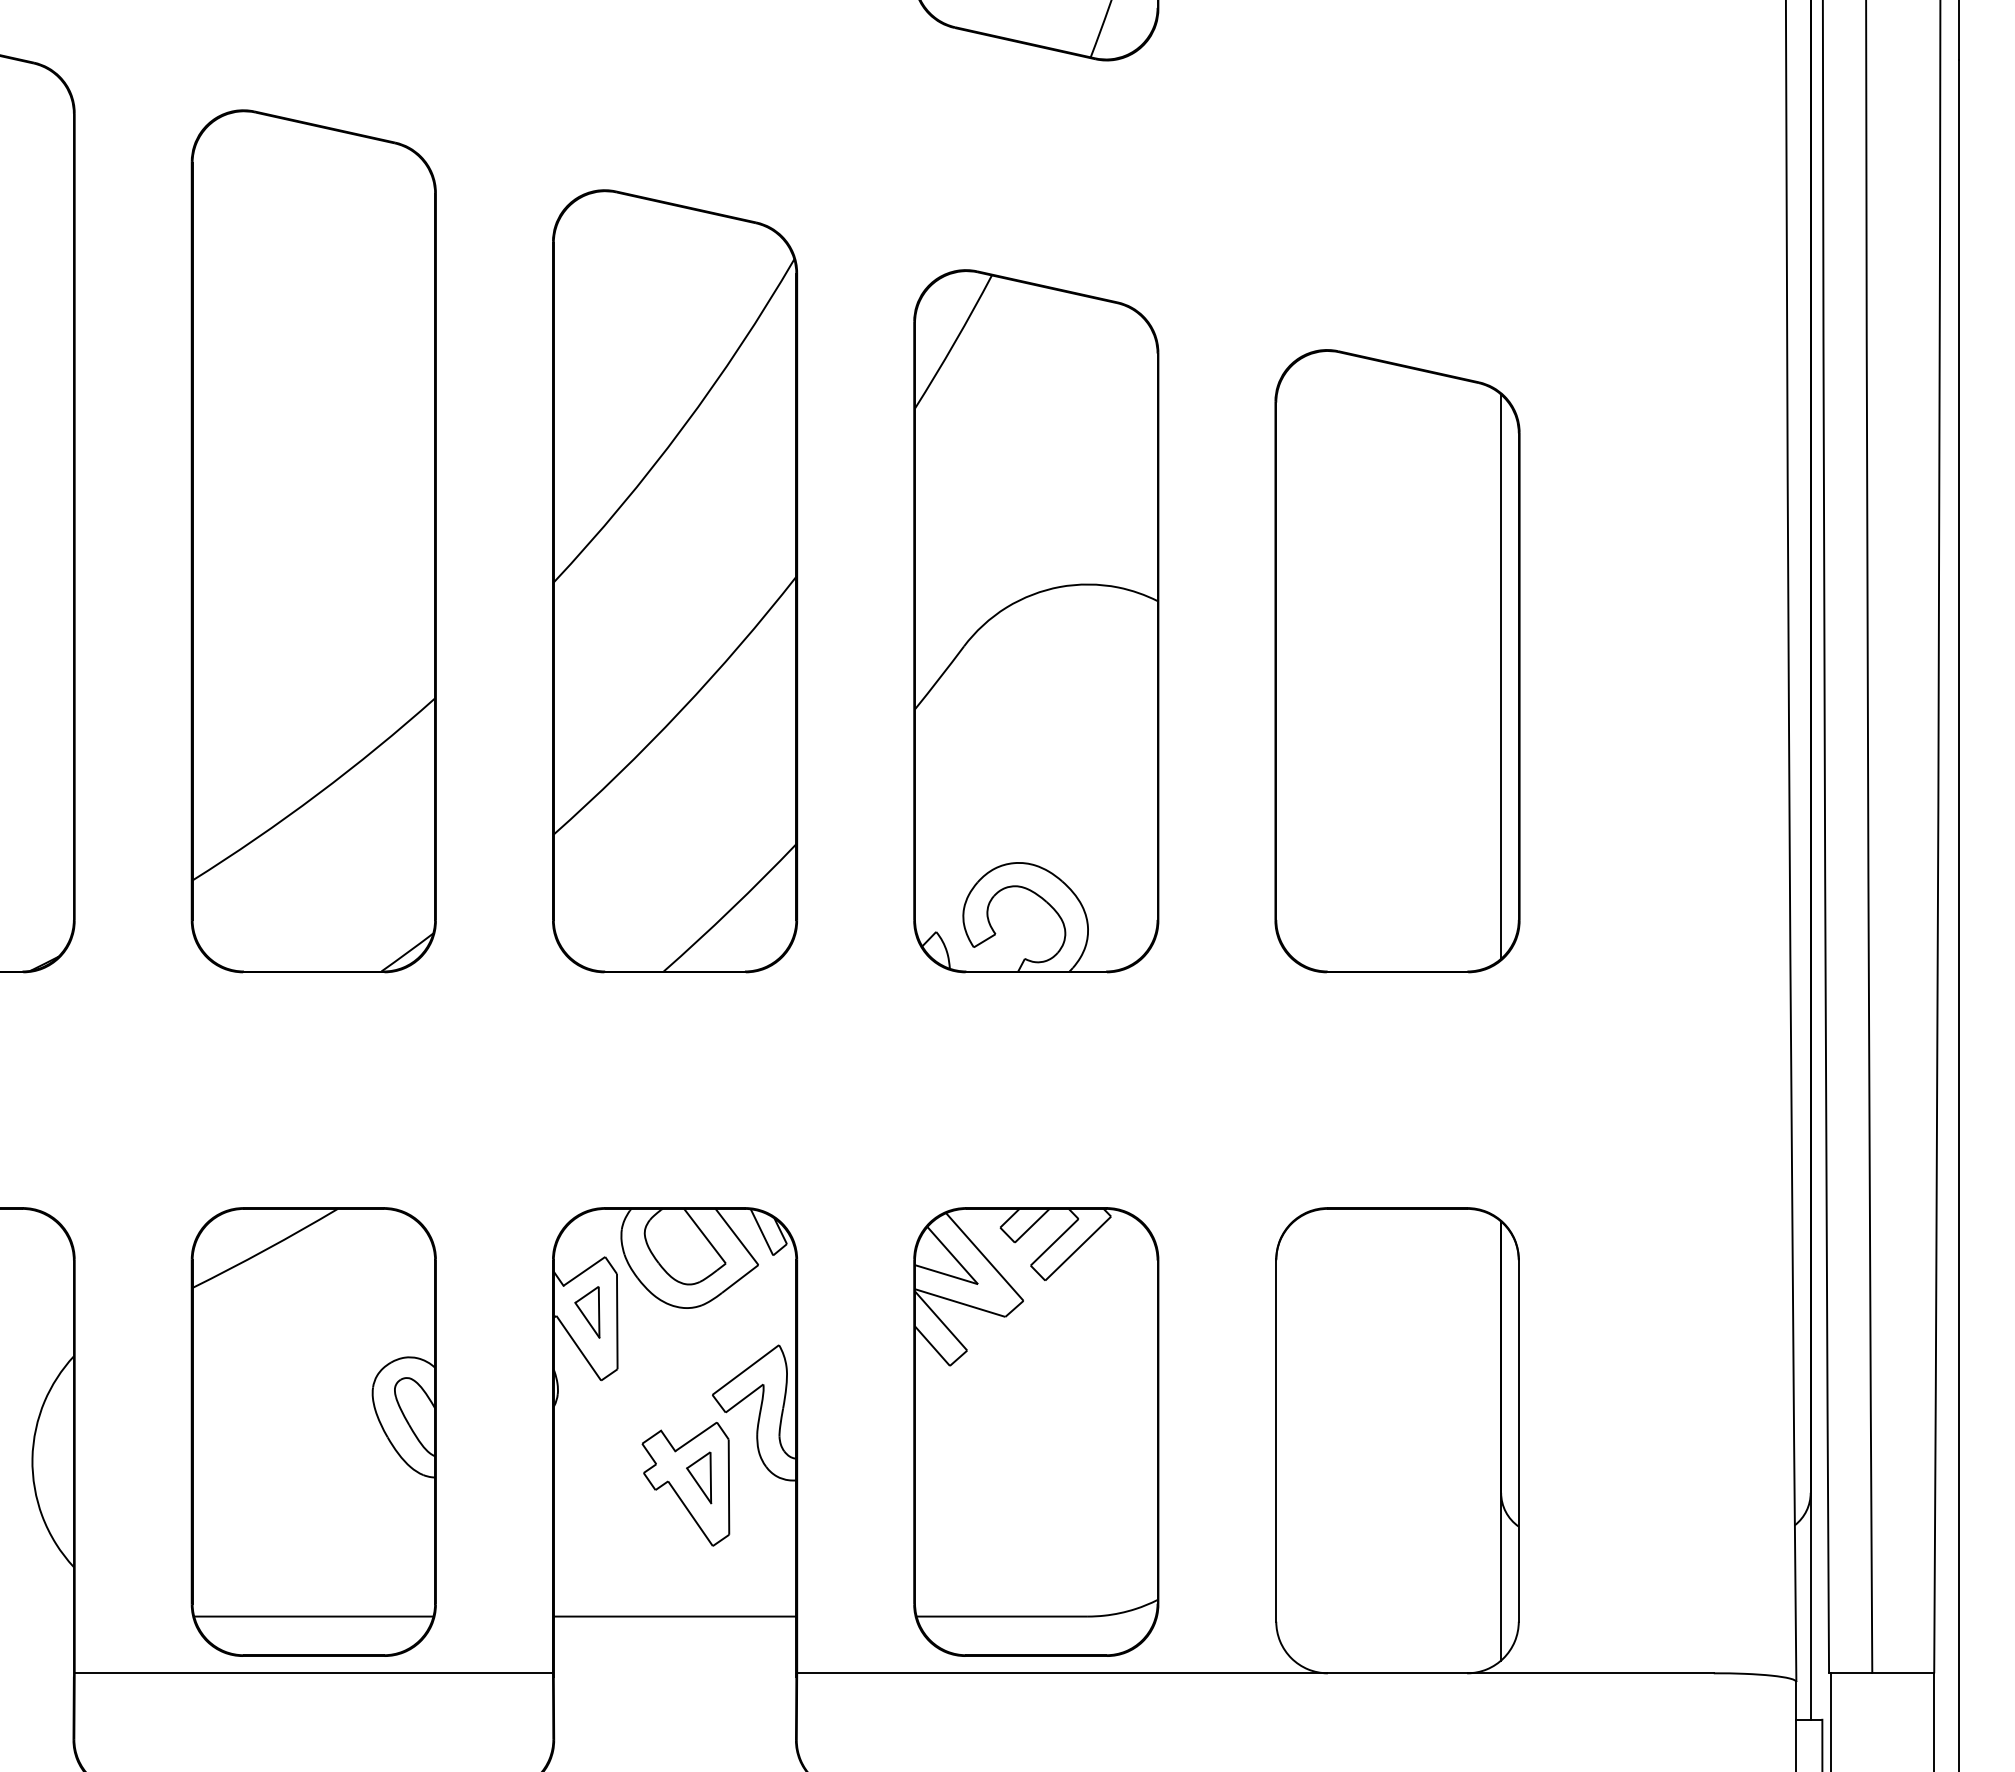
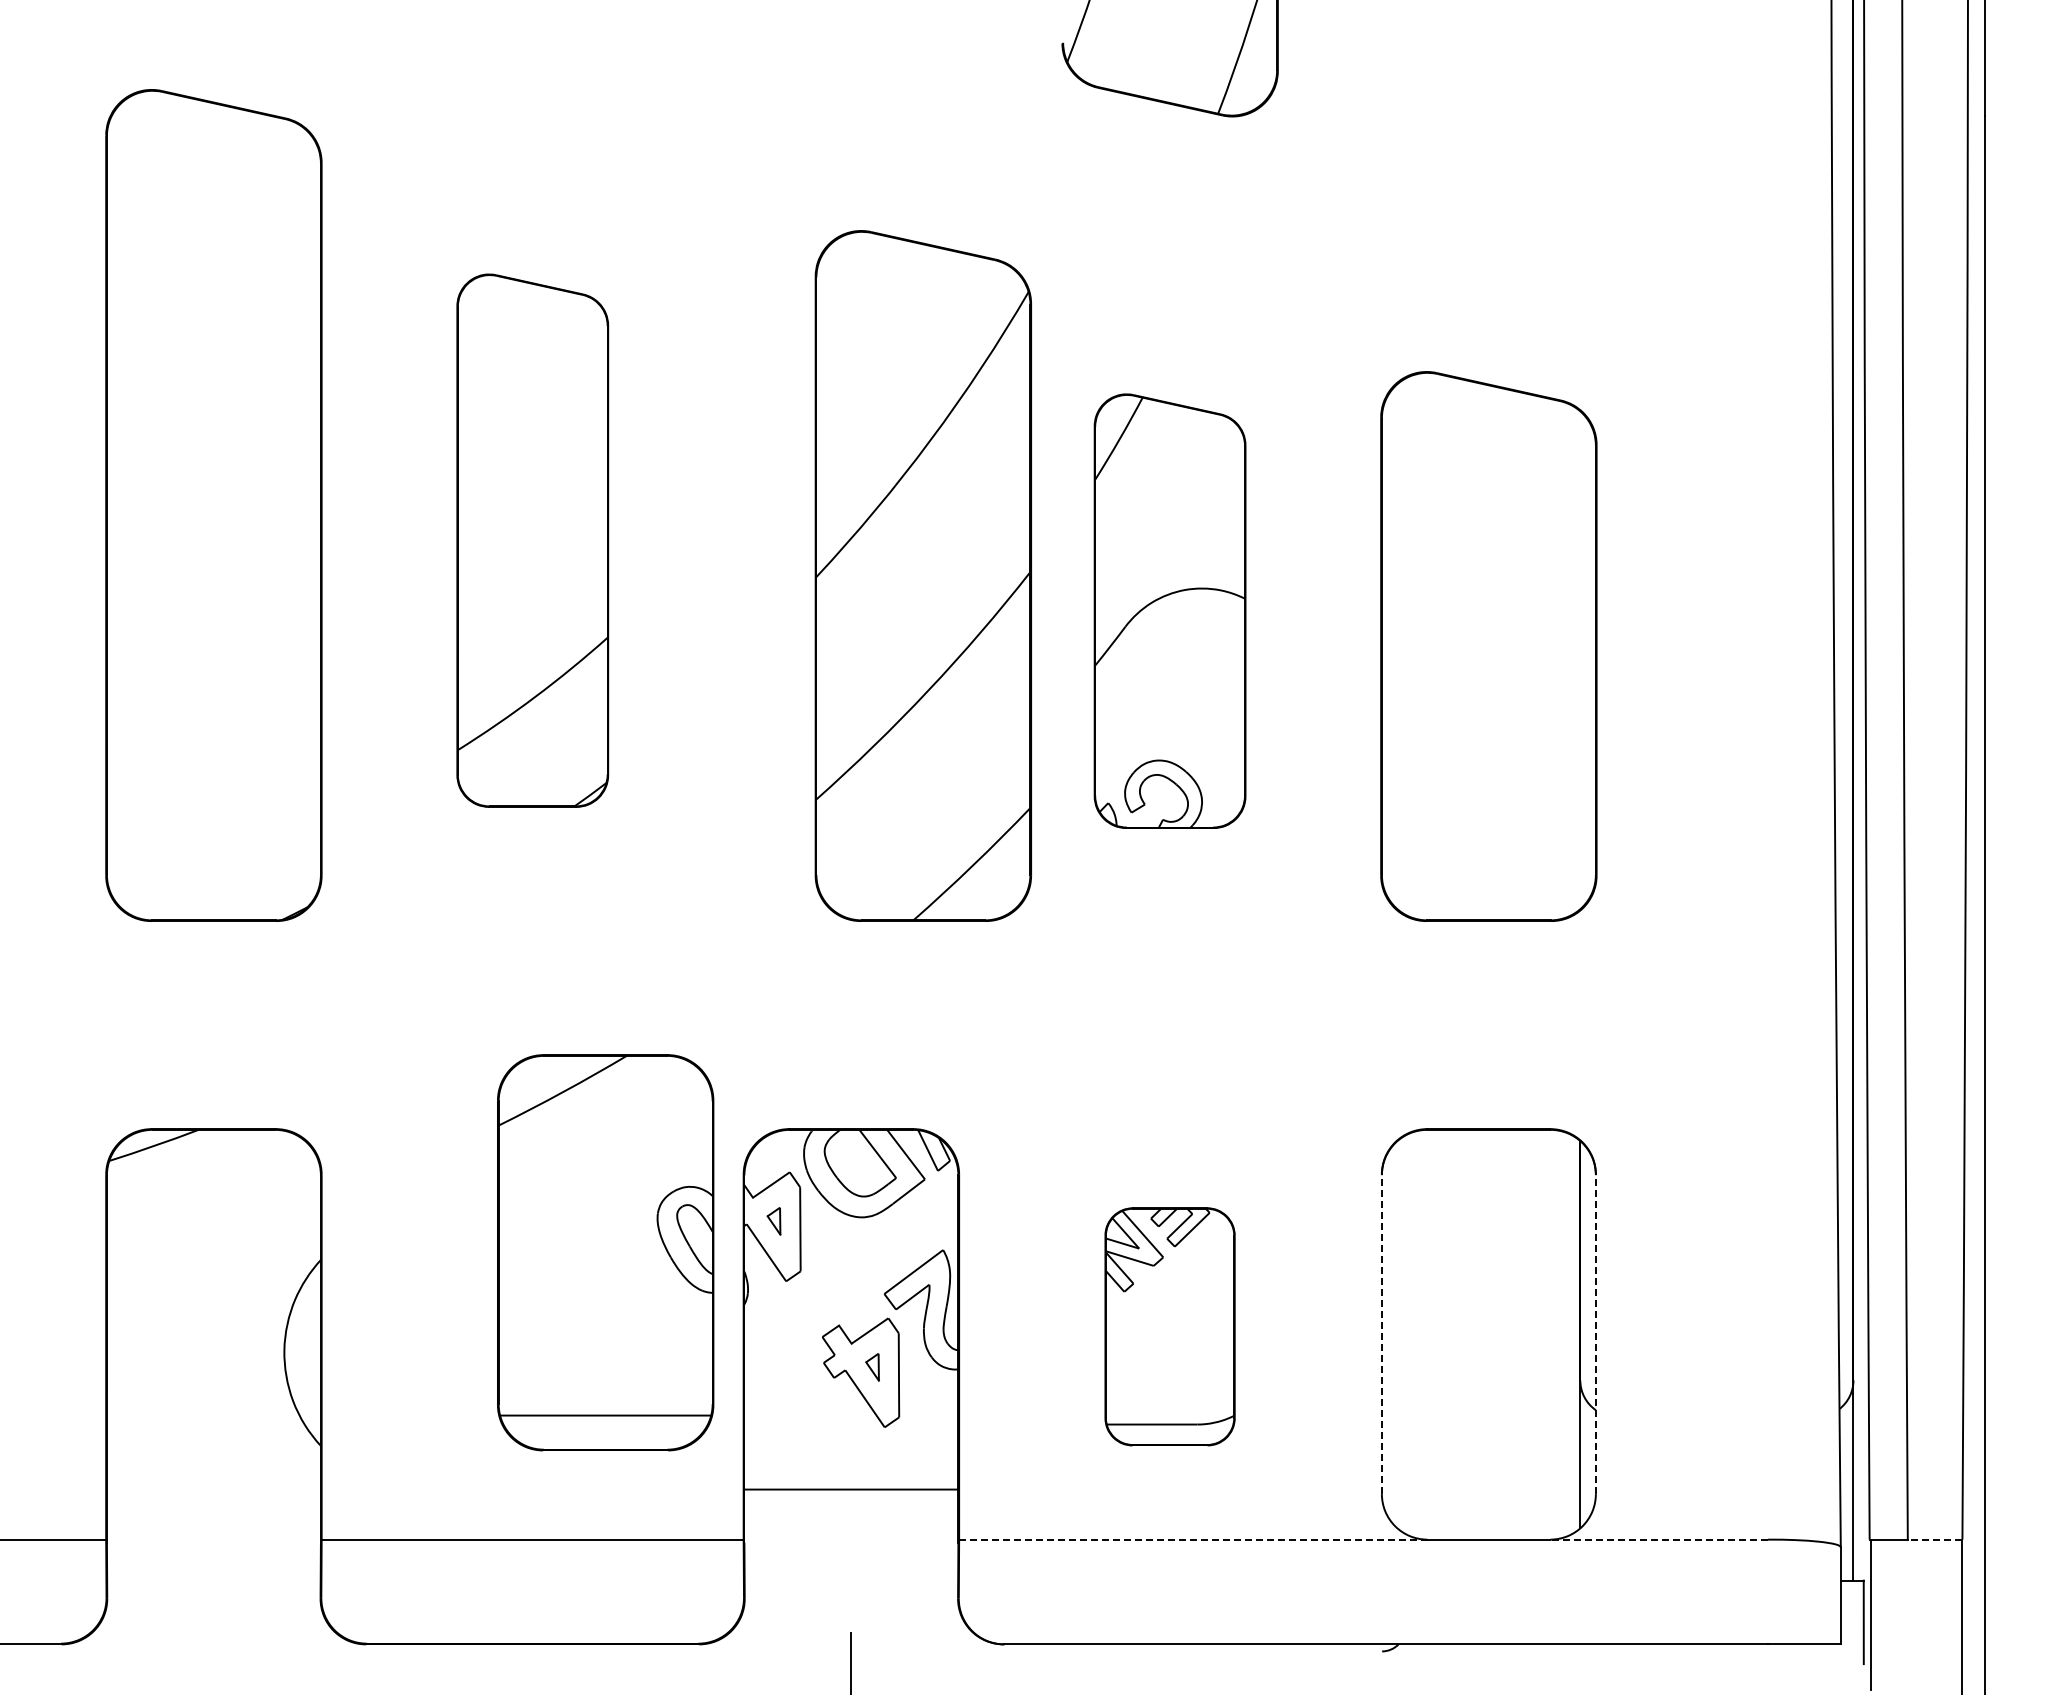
part: (313, 540) -> (532, 540), size x0.7
part: (674, 580) -> (922, 575), moved
part: (1035, 620) -> (1169, 610), size x0.7
line: (1501, 676) -> (1580, 660), removed
part: (586, 1312) -> (773, 1221), size x0.6
part: (313, 1431) -> (605, 1252), moved
part: (1035, 1431) -> (1169, 1326), size x0.6
line: (1275, 1440) -> (1381, 1334), solid -> dashed
line: (1518, 1440) -> (1595, 1334), solid -> dashed
part: (698, 1478) -> (872, 1367), size x0.6
line: (1061, 1673) -> (1192, 1539), solid -> dashed
line: (1589, 1673) -> (1658, 1539), solid -> dashed
line: (1902, 1673) -> (1934, 1539), solid -> dashed

